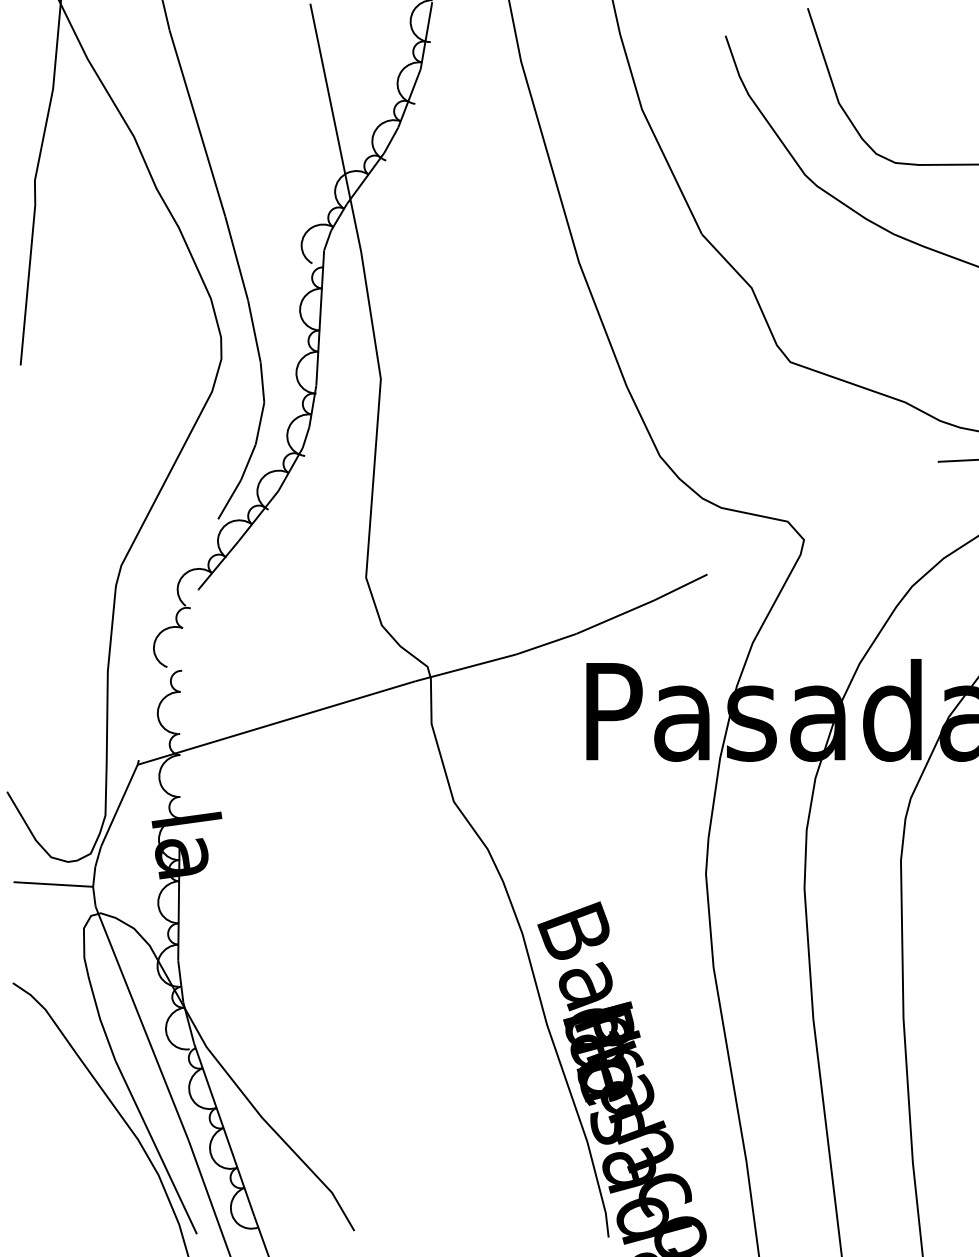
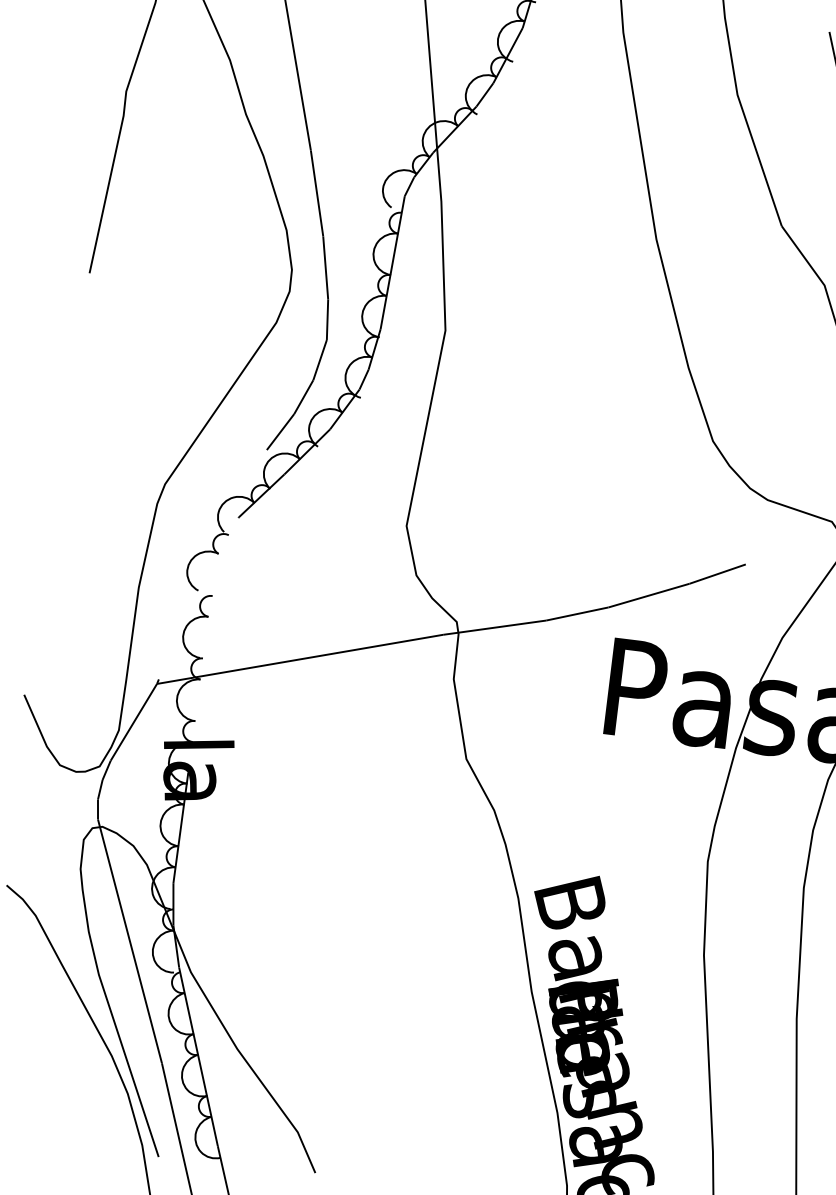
line: (53, 884) -> (58, 792), removed

